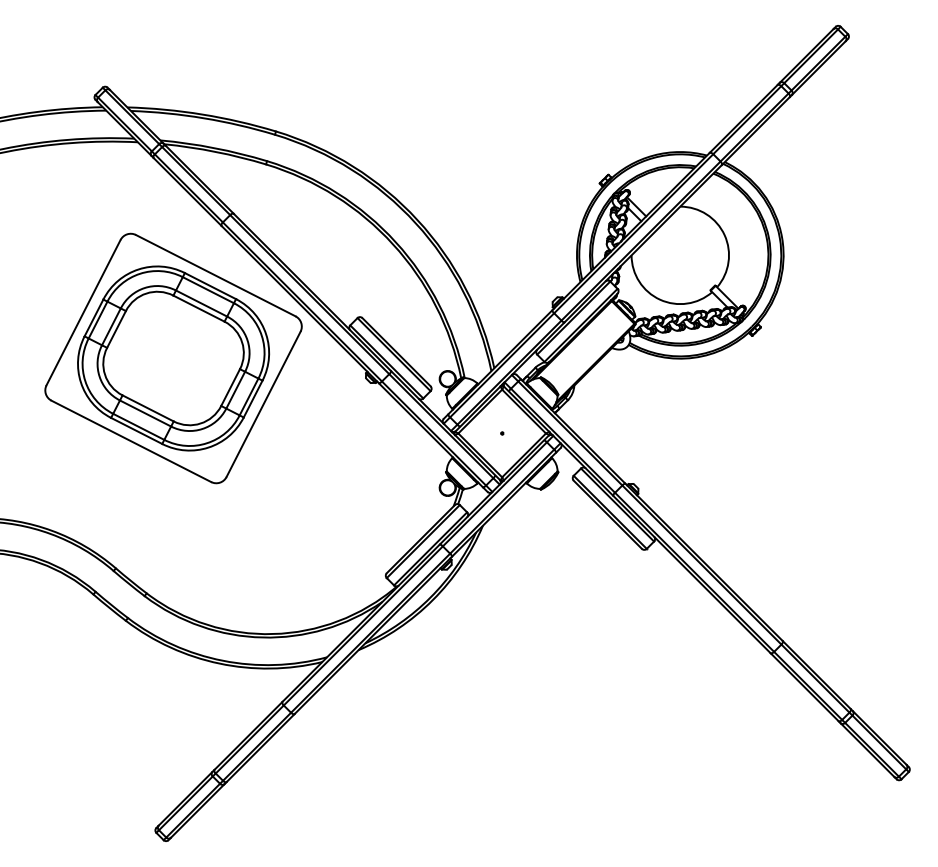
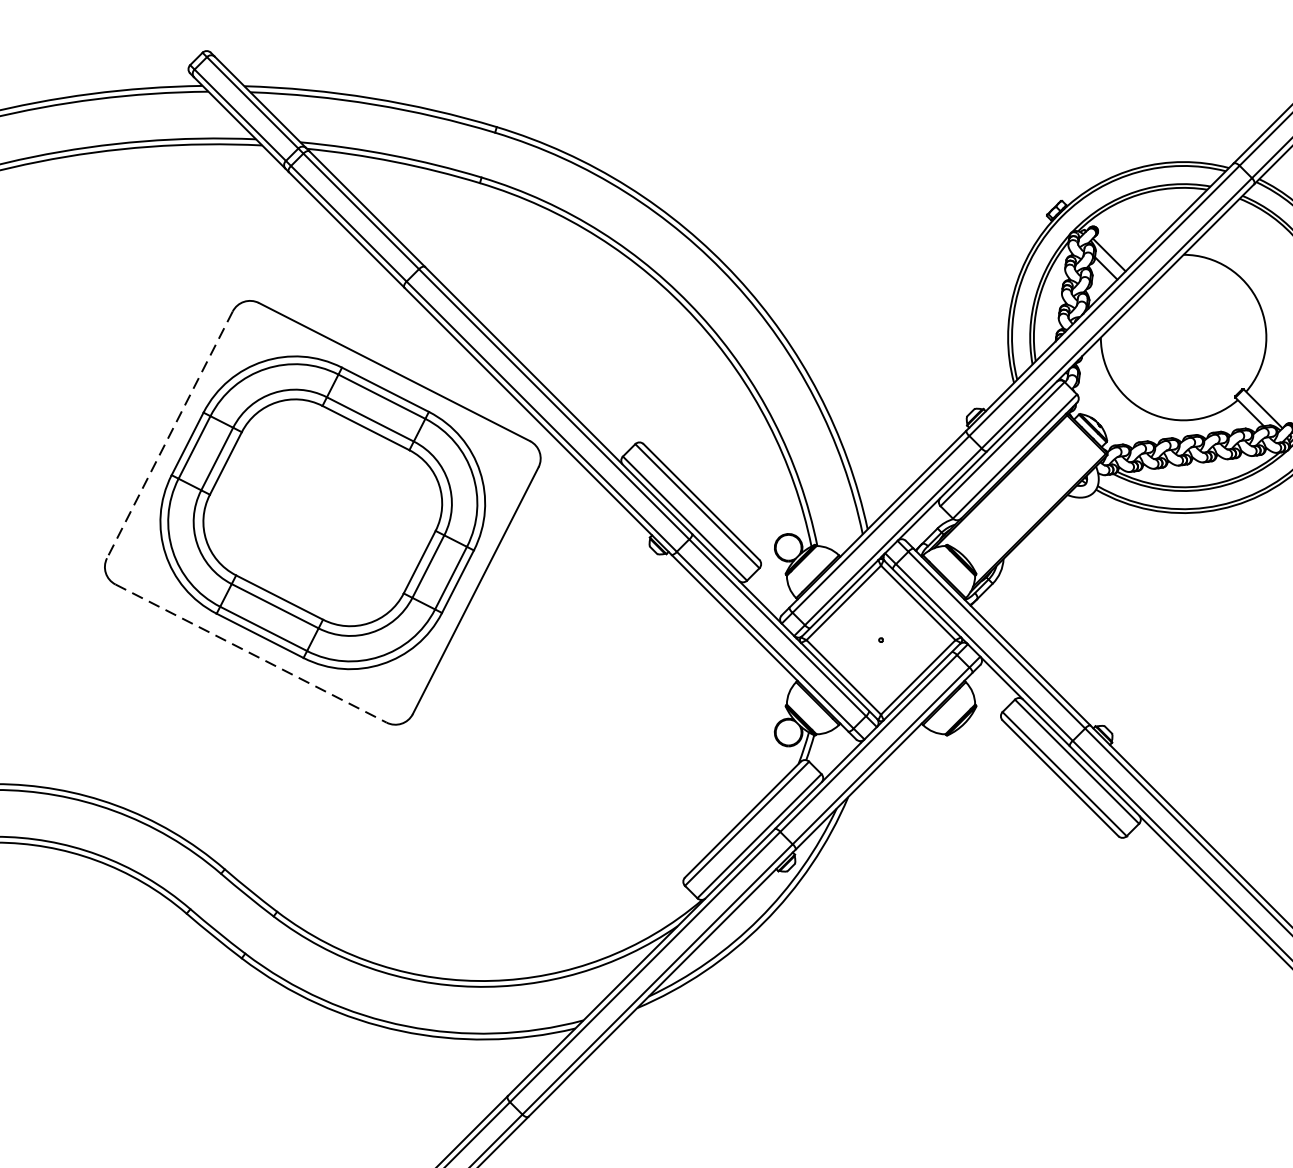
line: (83, 312) -> (169, 434), solid -> dashed
line: (131, 441) -> (251, 653), solid -> dashed

